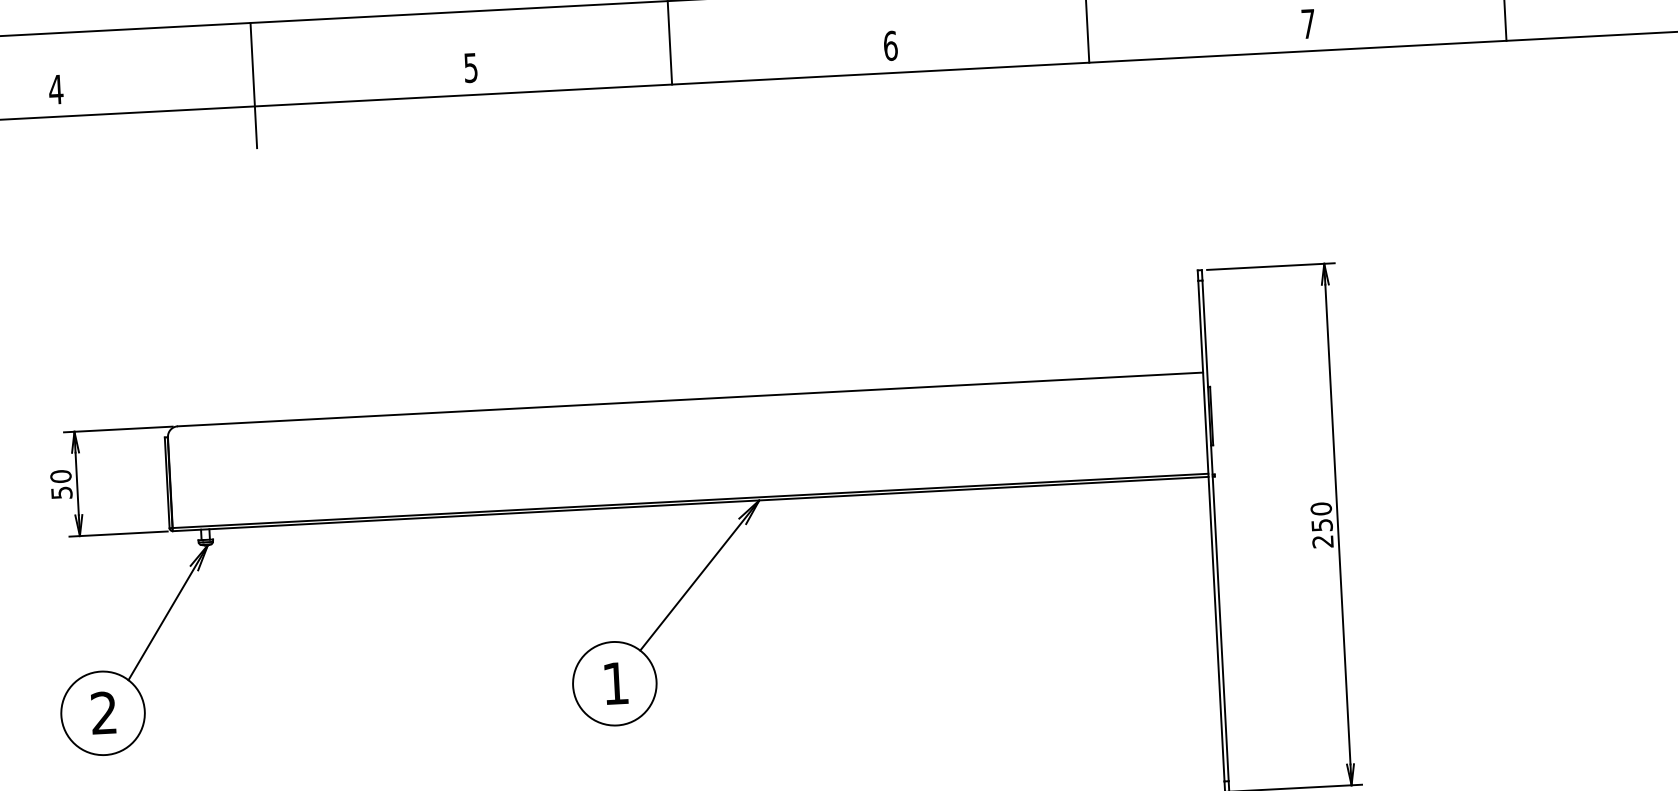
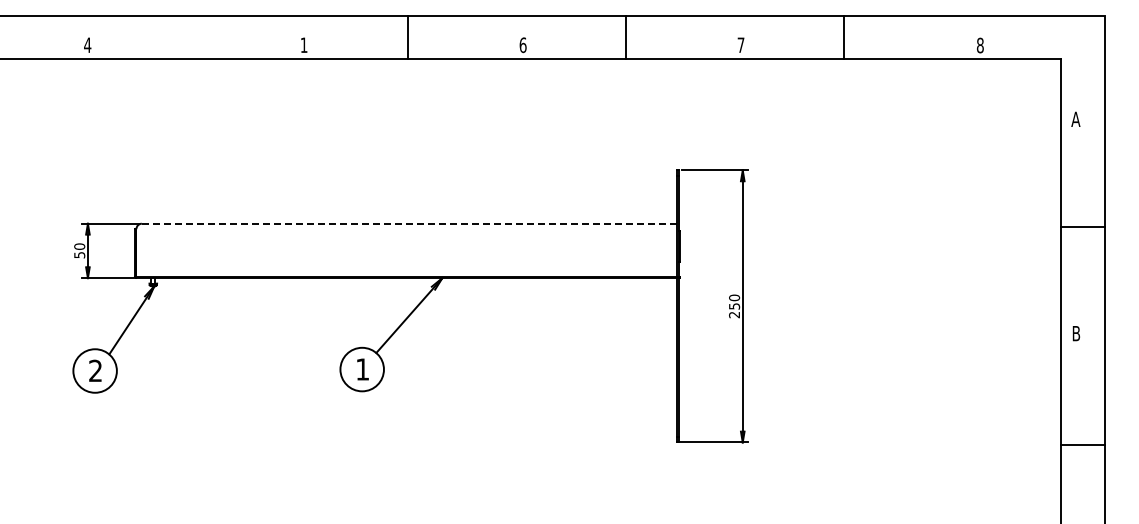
text: (469, 68) -> (303, 45), 5 -> 1
line: (253, 85) -> (190, 48), removed
line: (690, 398) -> (409, 223), solid -> dashed

